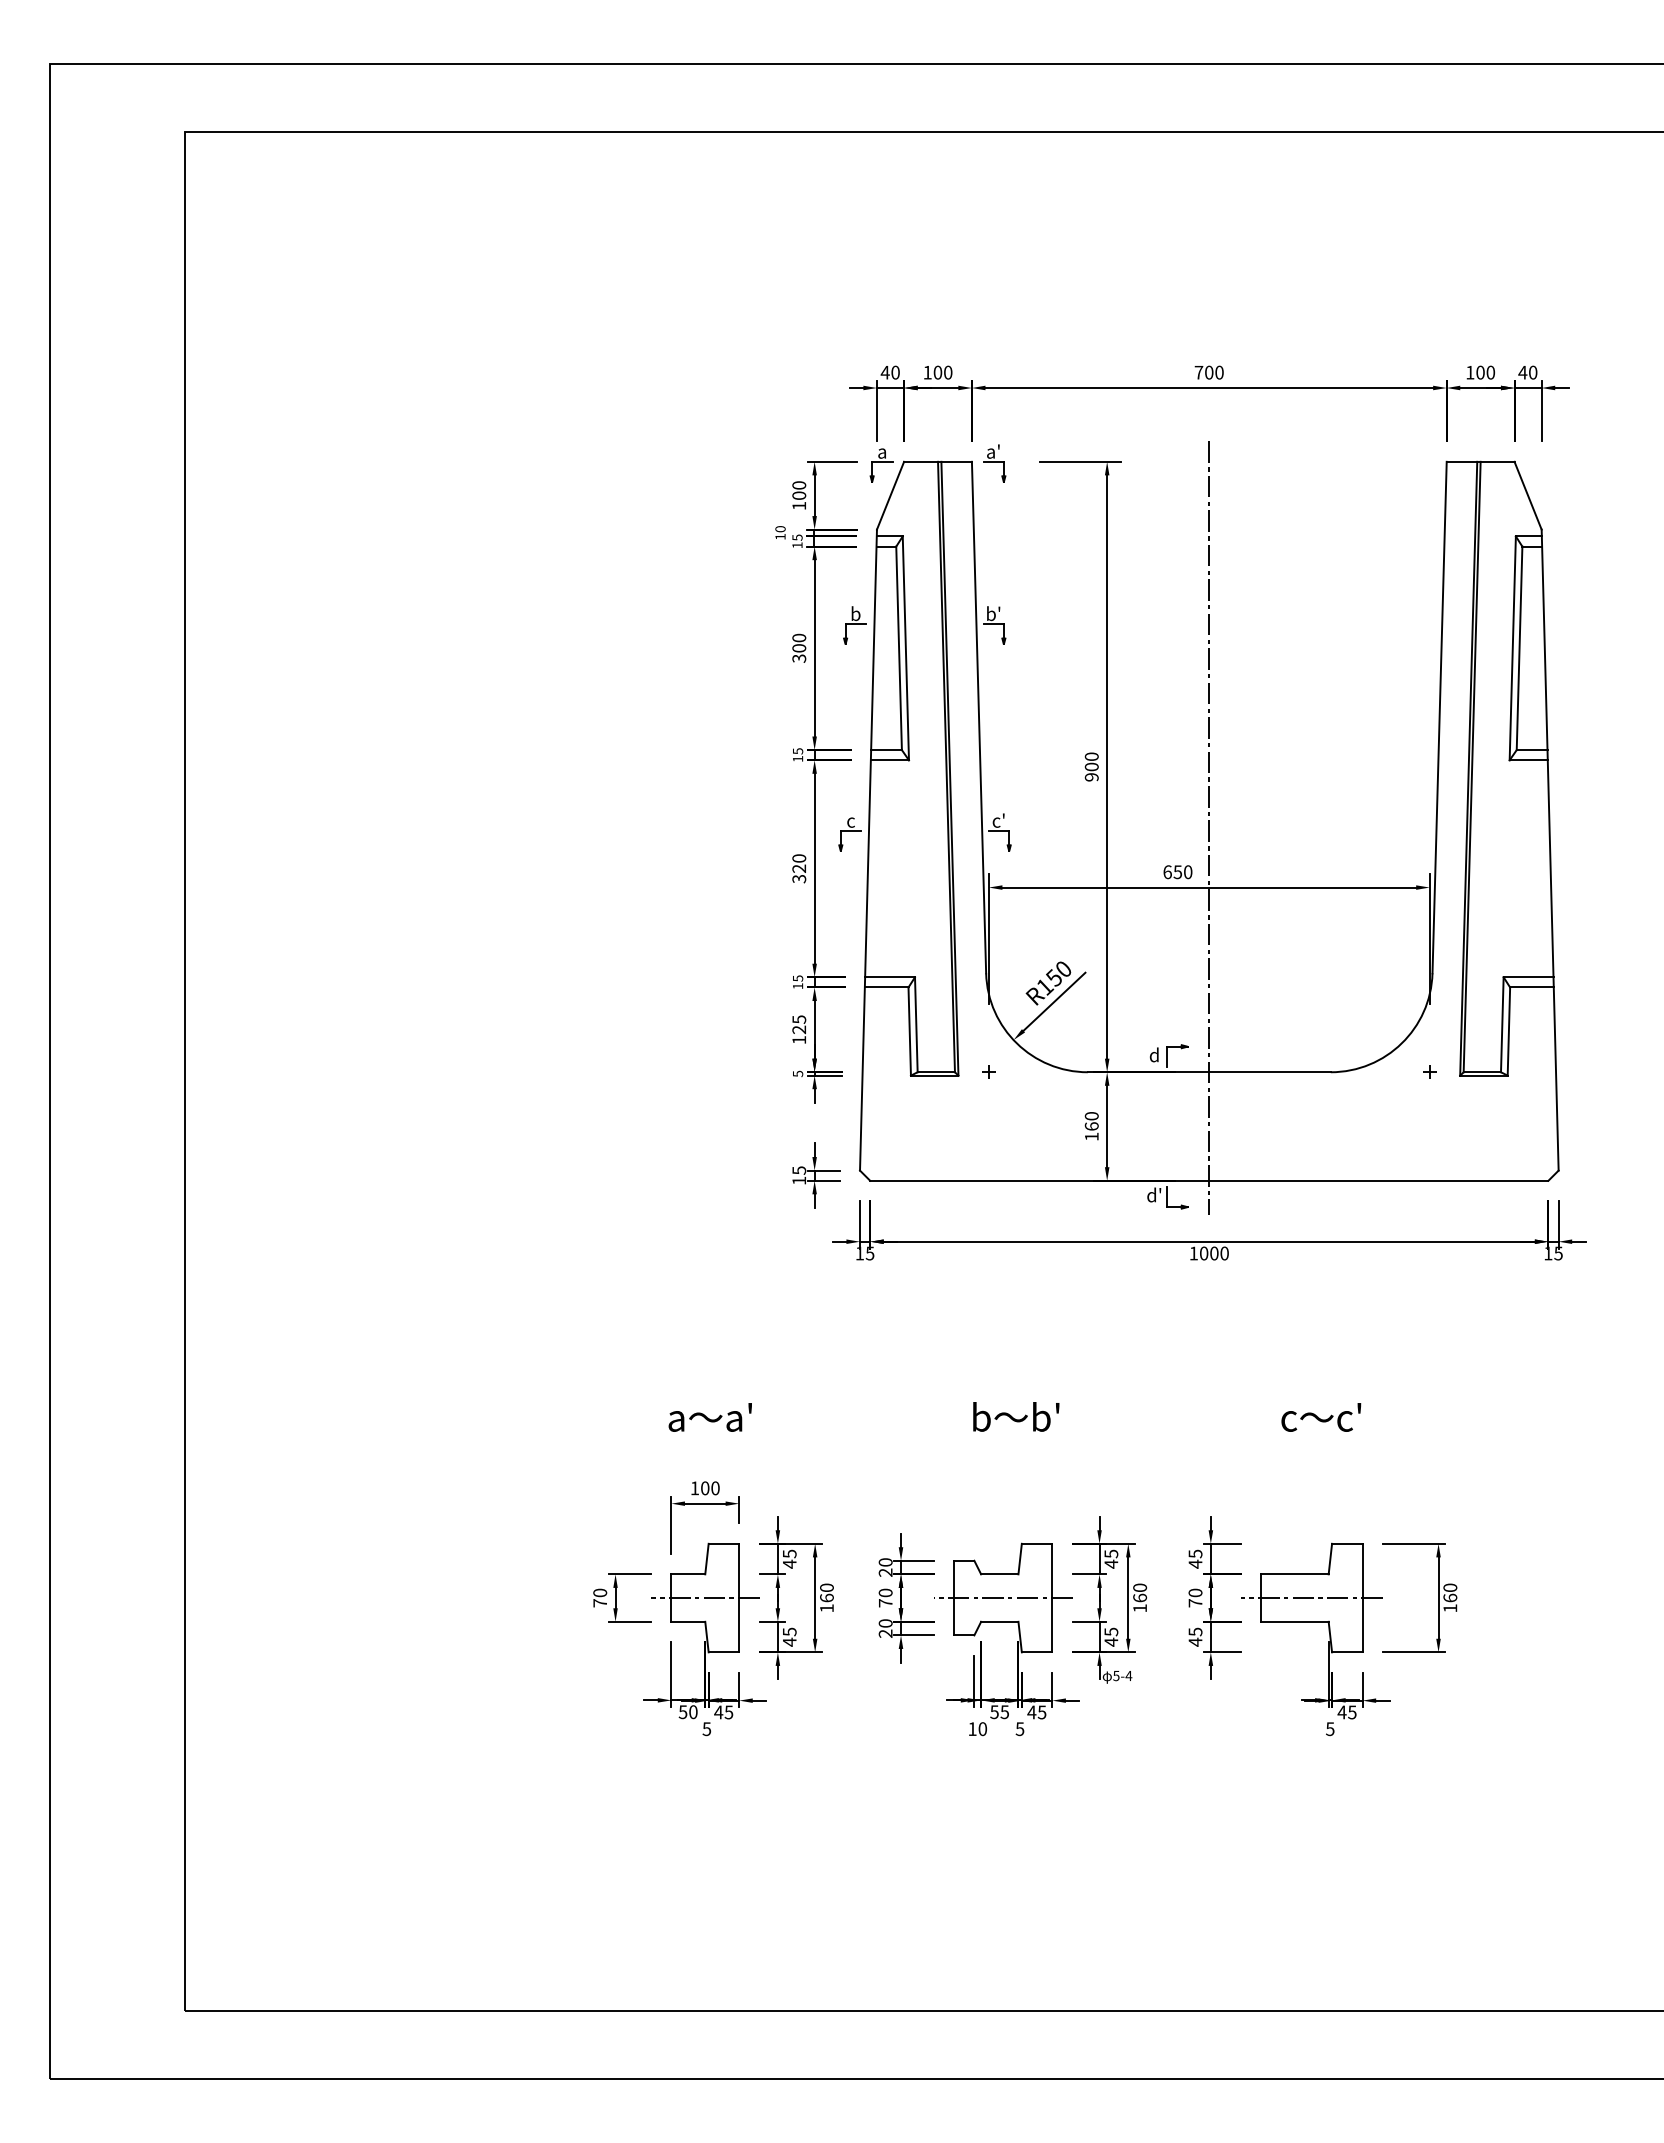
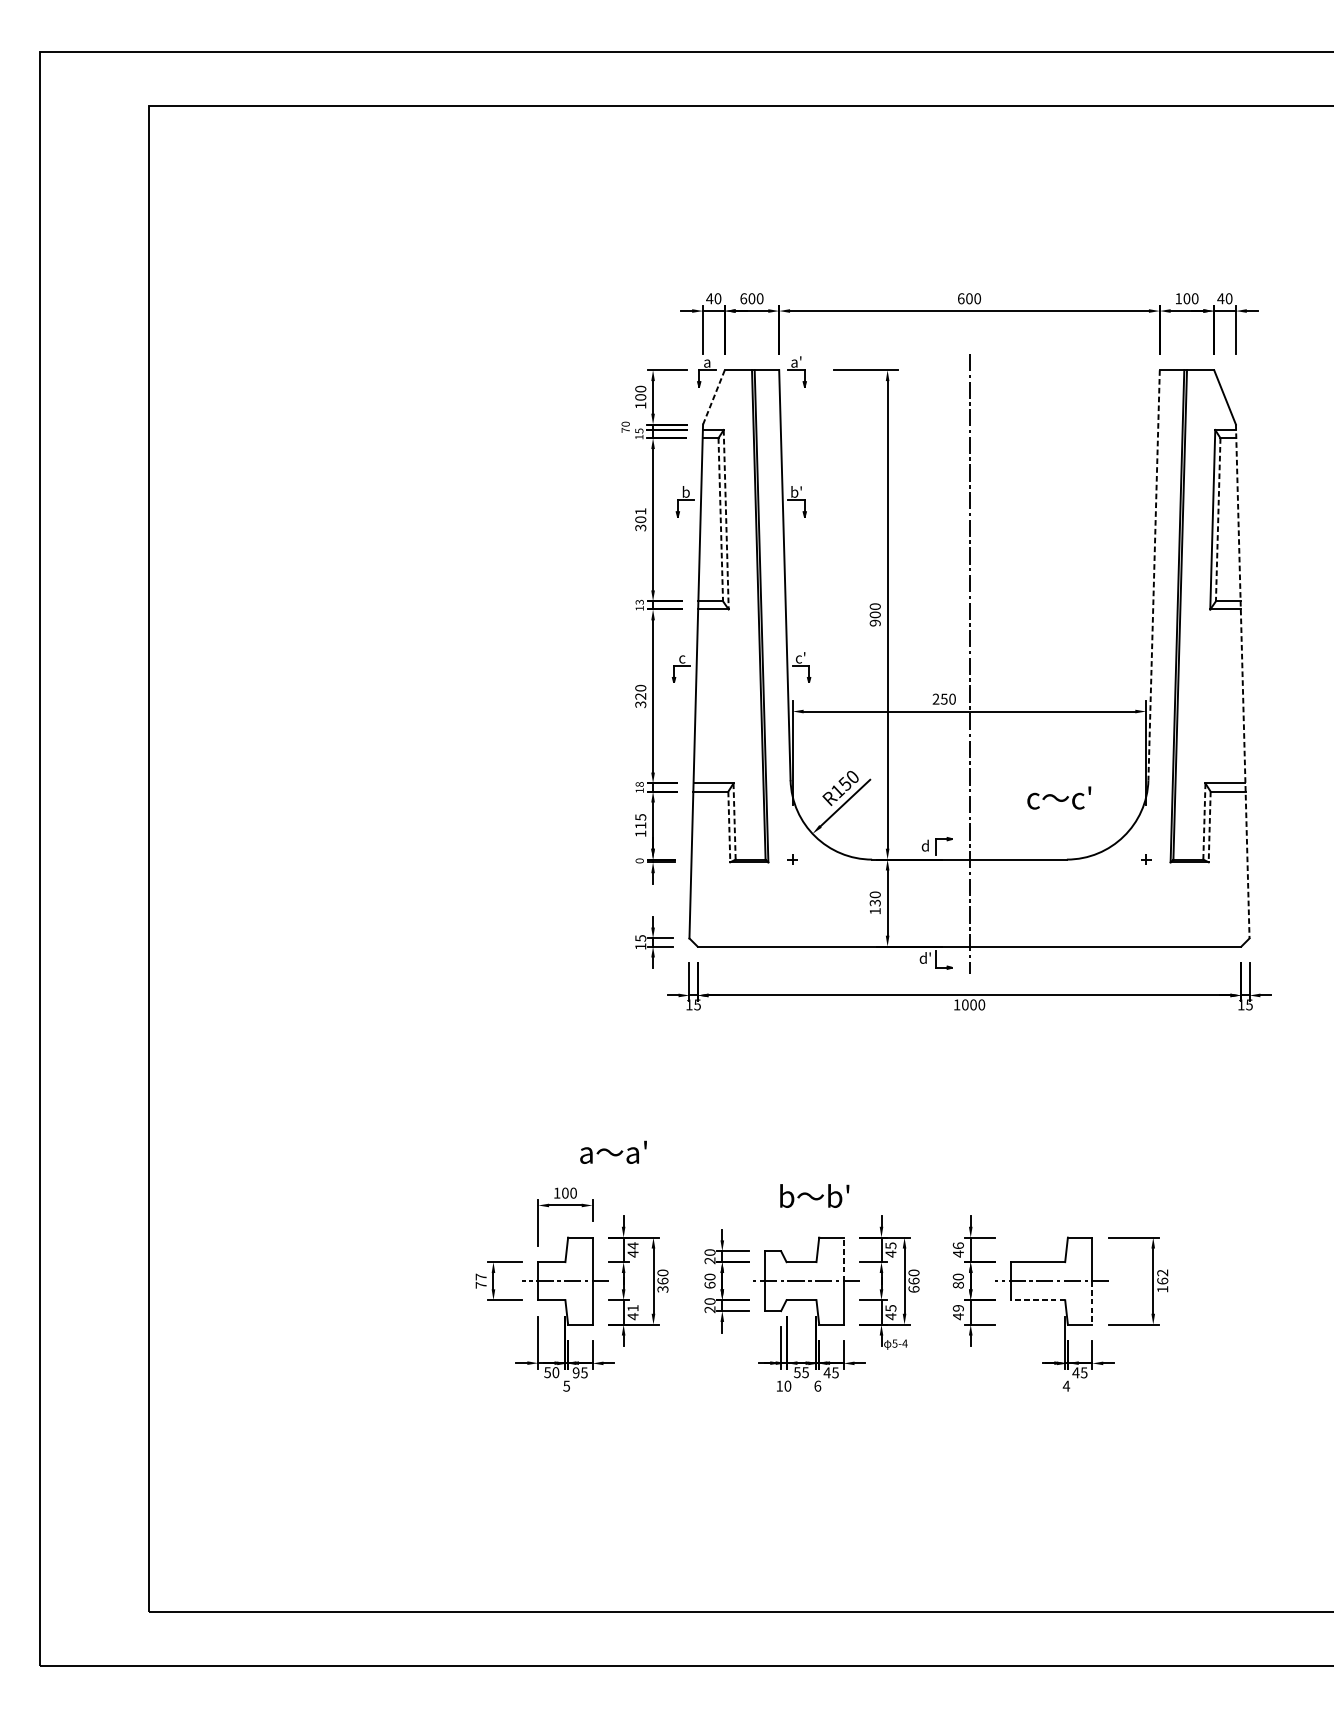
text: (927, 372) -> (743, 298), 100 -> 600
text: (1198, 372) -> (960, 298), 700 -> 600
line: (890, 495) -> (713, 397), solid -> dashed
text: (780, 536) -> (625, 430), 10 -> 70
text: (799, 637) -> (640, 511), 300 -> 301
line: (899, 648) -> (721, 519), solid -> dashed
line: (905, 648) -> (725, 519), solid -> dashed
line: (1519, 648) -> (1218, 519), solid -> dashed
line: (1439, 717) -> (1154, 575), solid -> dashed
text: (797, 750) -> (639, 601), 15 -> 13
line: (1550, 850) -> (1243, 681), solid -> dashed
text: (1167, 872) -> (935, 699), 650 -> 250
text: (797, 978) -> (639, 784), 15 -> 18
line: (916, 1025) -> (734, 822), solid -> dashed
line: (1502, 1025) -> (1204, 822), solid -> dashed
text: (798, 1029) -> (640, 825), 125 -> 115
line: (909, 1032) -> (729, 827), solid -> dashed
line: (1508, 1032) -> (1209, 827), solid -> dashed
text: (797, 1073) -> (639, 860), 5 -> 0
text: (1091, 1126) -> (875, 903), 160 -> 130
text: (1016, 1416) -> (814, 1195), moved
text: (709, 1417) -> (612, 1152), moved
text: (1321, 1417) -> (1059, 798), moved
text: (789, 1553) -> (632, 1245), 45 -> 44
text: (1195, 1553) -> (958, 1245), 45 -> 46
line: (1052, 1570) -> (843, 1259), solid -> dashed
text: (1450, 1587) -> (1162, 1272), 160 -> 162
text: (600, 1592) -> (481, 1276), 70 -> 77
text: (885, 1603) -> (709, 1285), 70 -> 60
text: (1195, 1603) -> (958, 1285), 70 -> 80
text: (826, 1608) -> (662, 1289), 160 -> 360
text: (1140, 1608) -> (914, 1289), 160 -> 660
line: (1294, 1621) -> (1037, 1299), solid -> dashed
line: (1362, 1625) -> (1092, 1303), solid -> dashed
text: (789, 1631) -> (632, 1307), 45 -> 41
text: (1195, 1631) -> (958, 1307), 45 -> 49
text: (718, 1712) -> (576, 1372), 45 -> 95
text: (1019, 1728) -> (817, 1385), 5 -> 6
text: (1329, 1729) -> (1065, 1386), 5 -> 4

